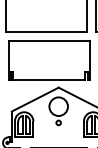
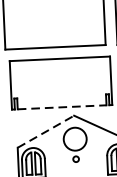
line: (49, 80) -> (62, 107), solid -> dashed
line: (35, 99) -> (46, 131), solid -> dashed

